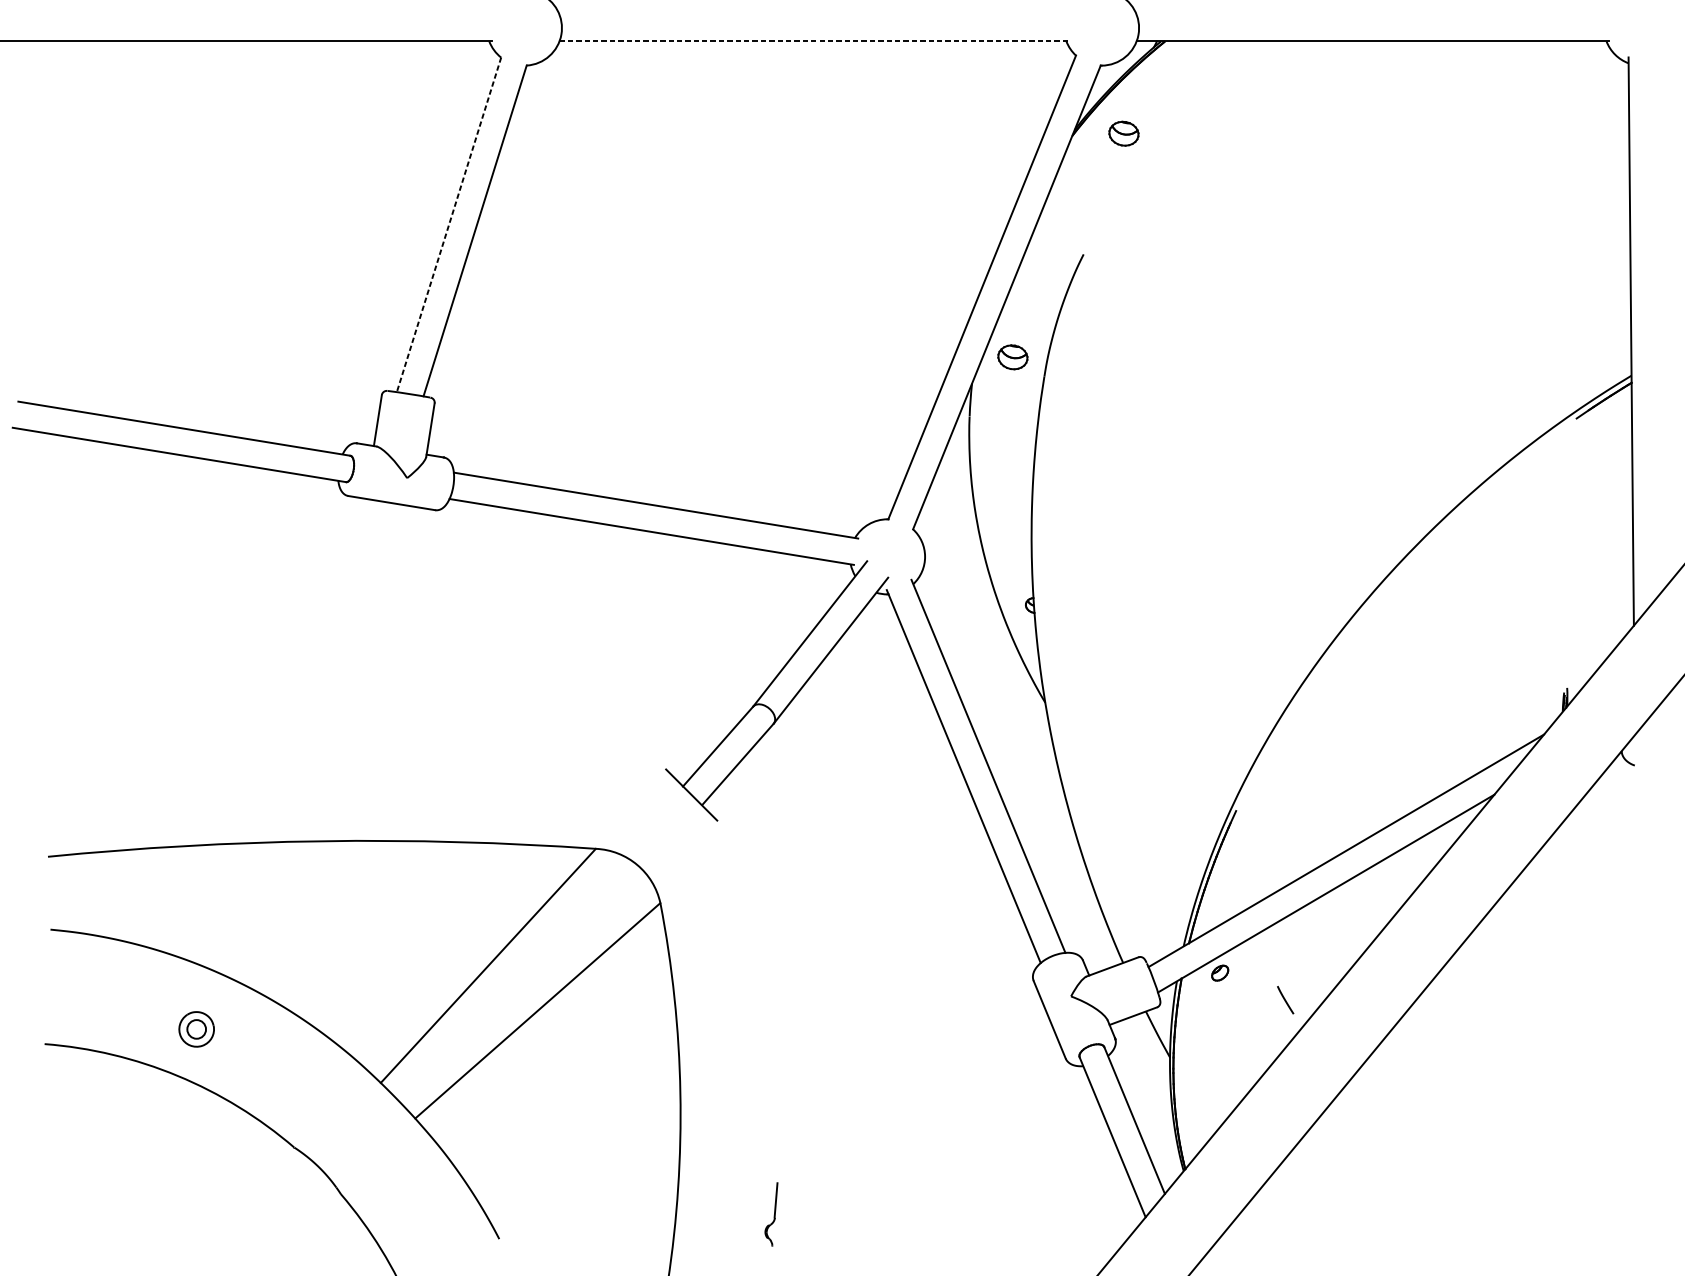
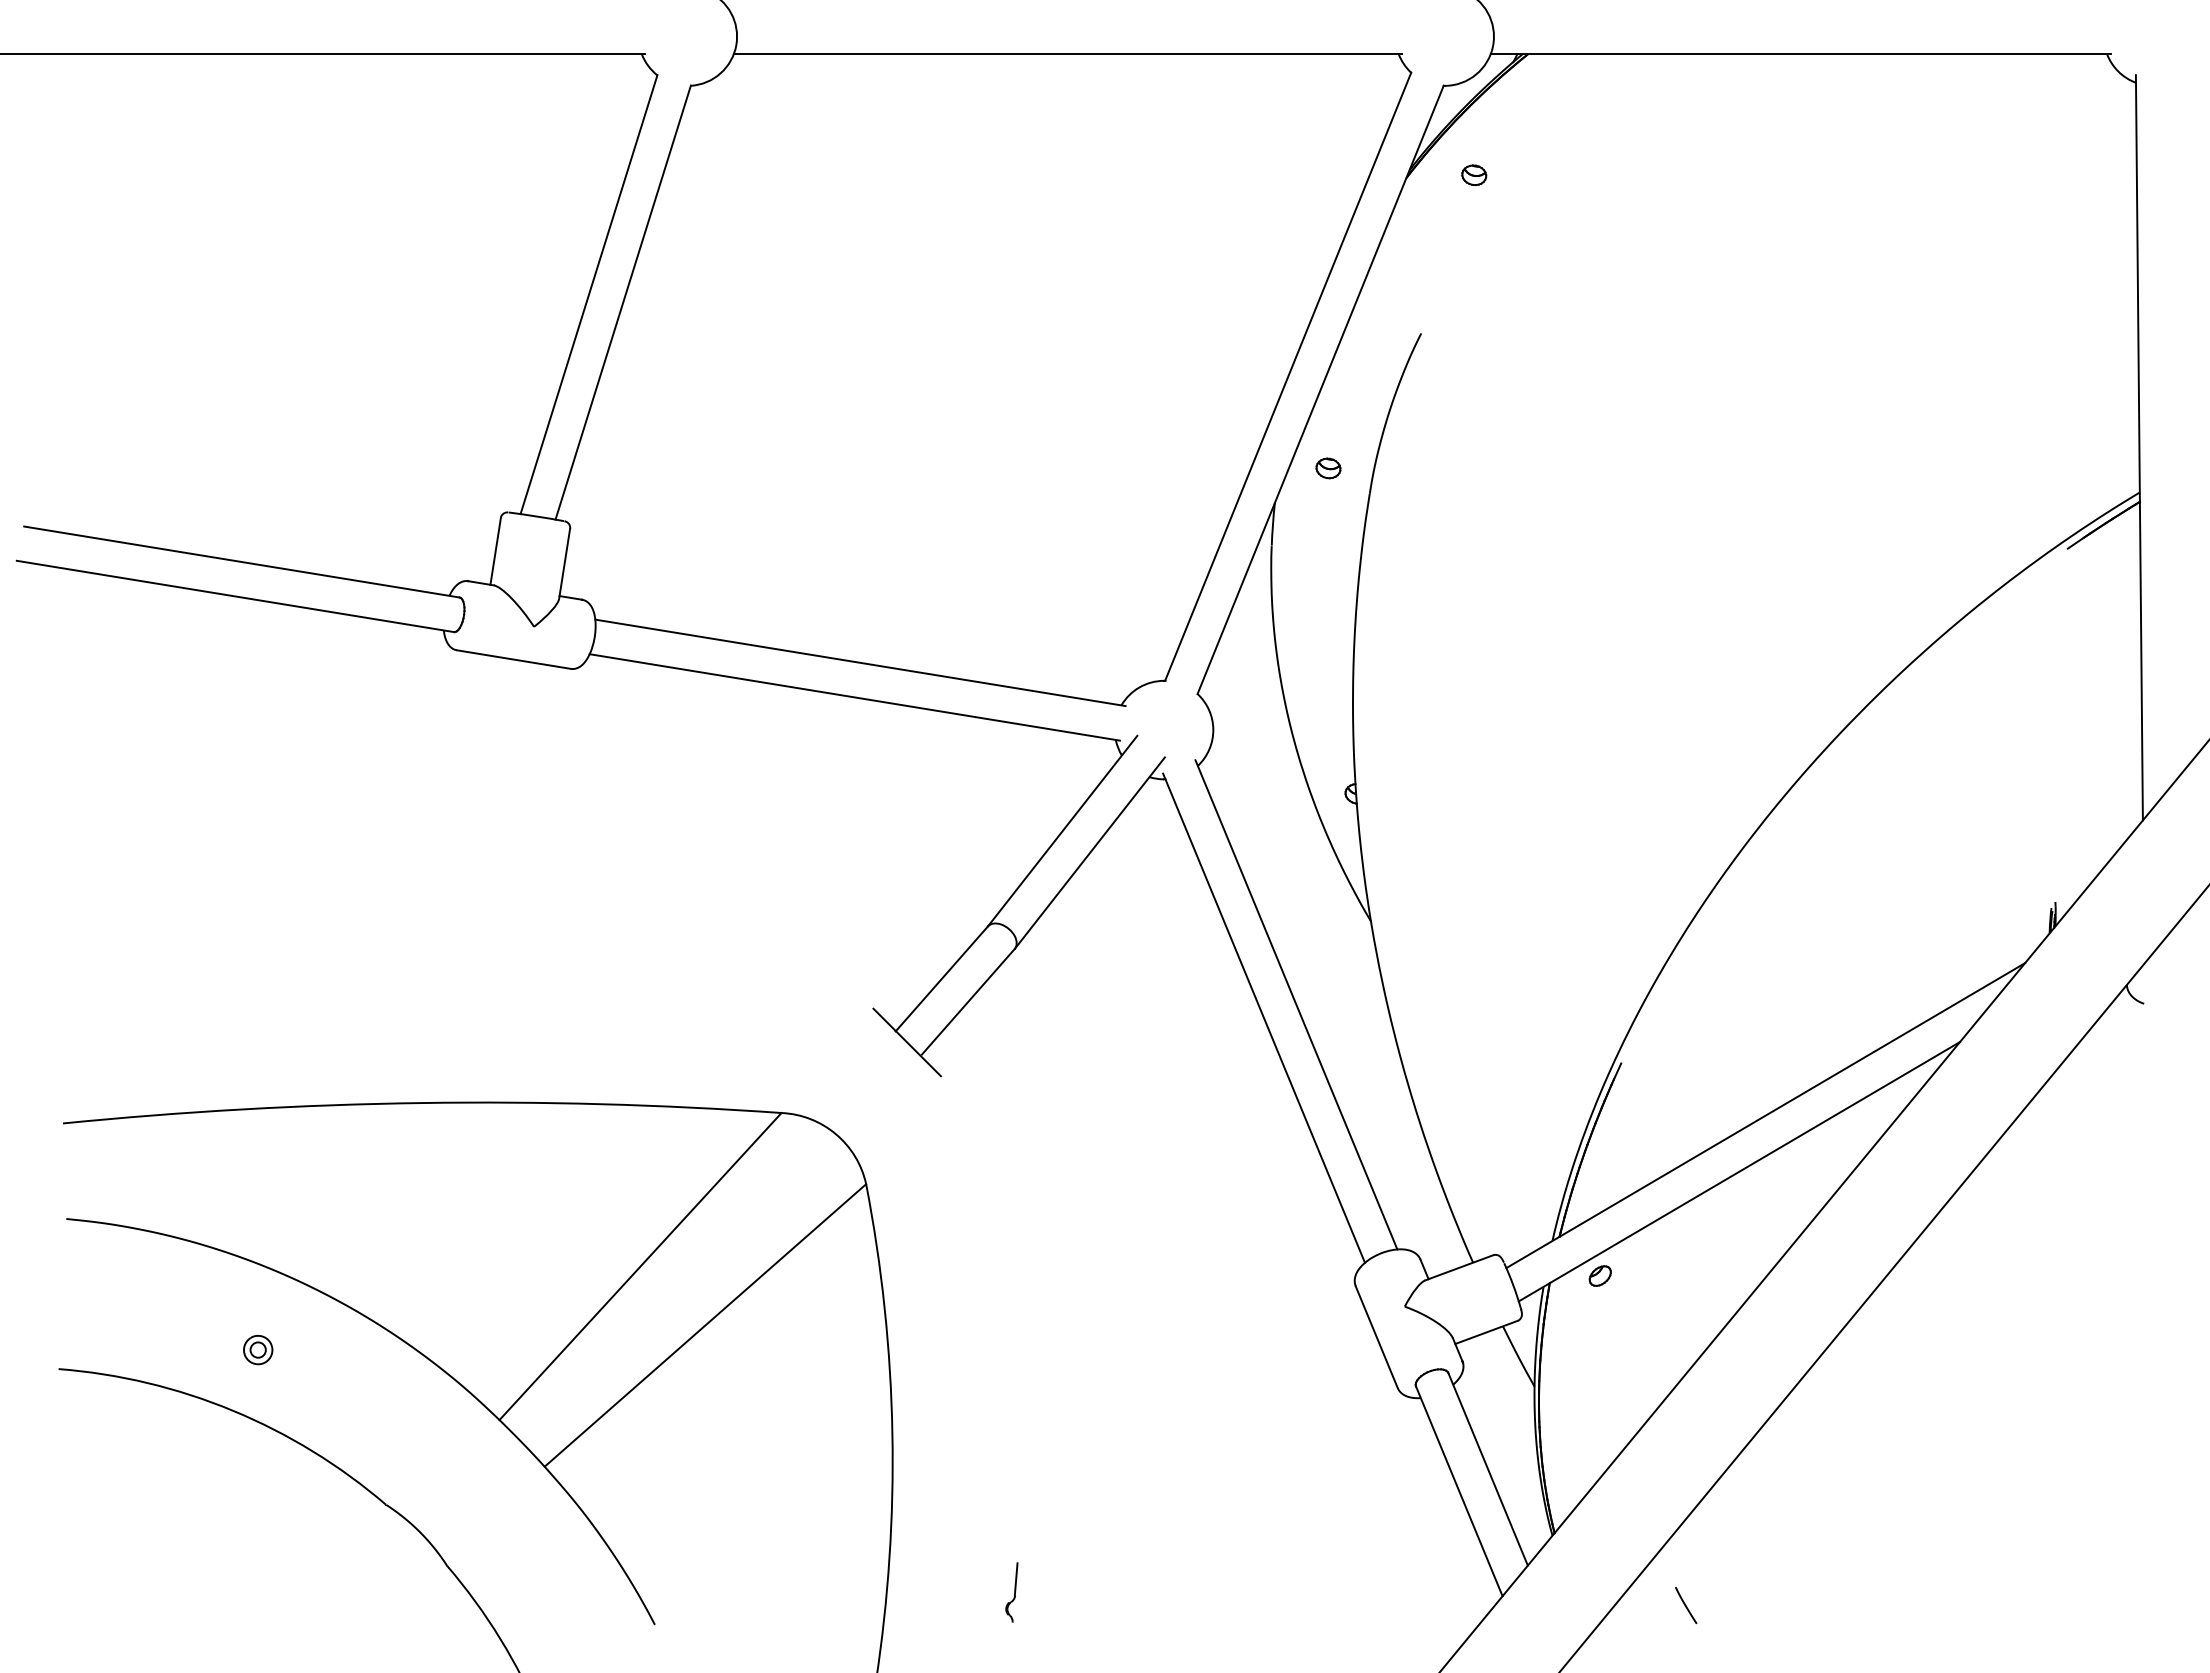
line: (814, 41) -> (1068, 54), dashed -> solid
part: (1124, 133) -> (1474, 175), size x0.62
line: (449, 224) -> (589, 294), dashed -> solid
part: (1012, 357) -> (1328, 468), size x0.62
line: (1285, 999) -> (1685, 1604), moved
part: (197, 1029) -> (258, 1350), size x0.62
part: (771, 1214) -> (1011, 1592), size x0.71

